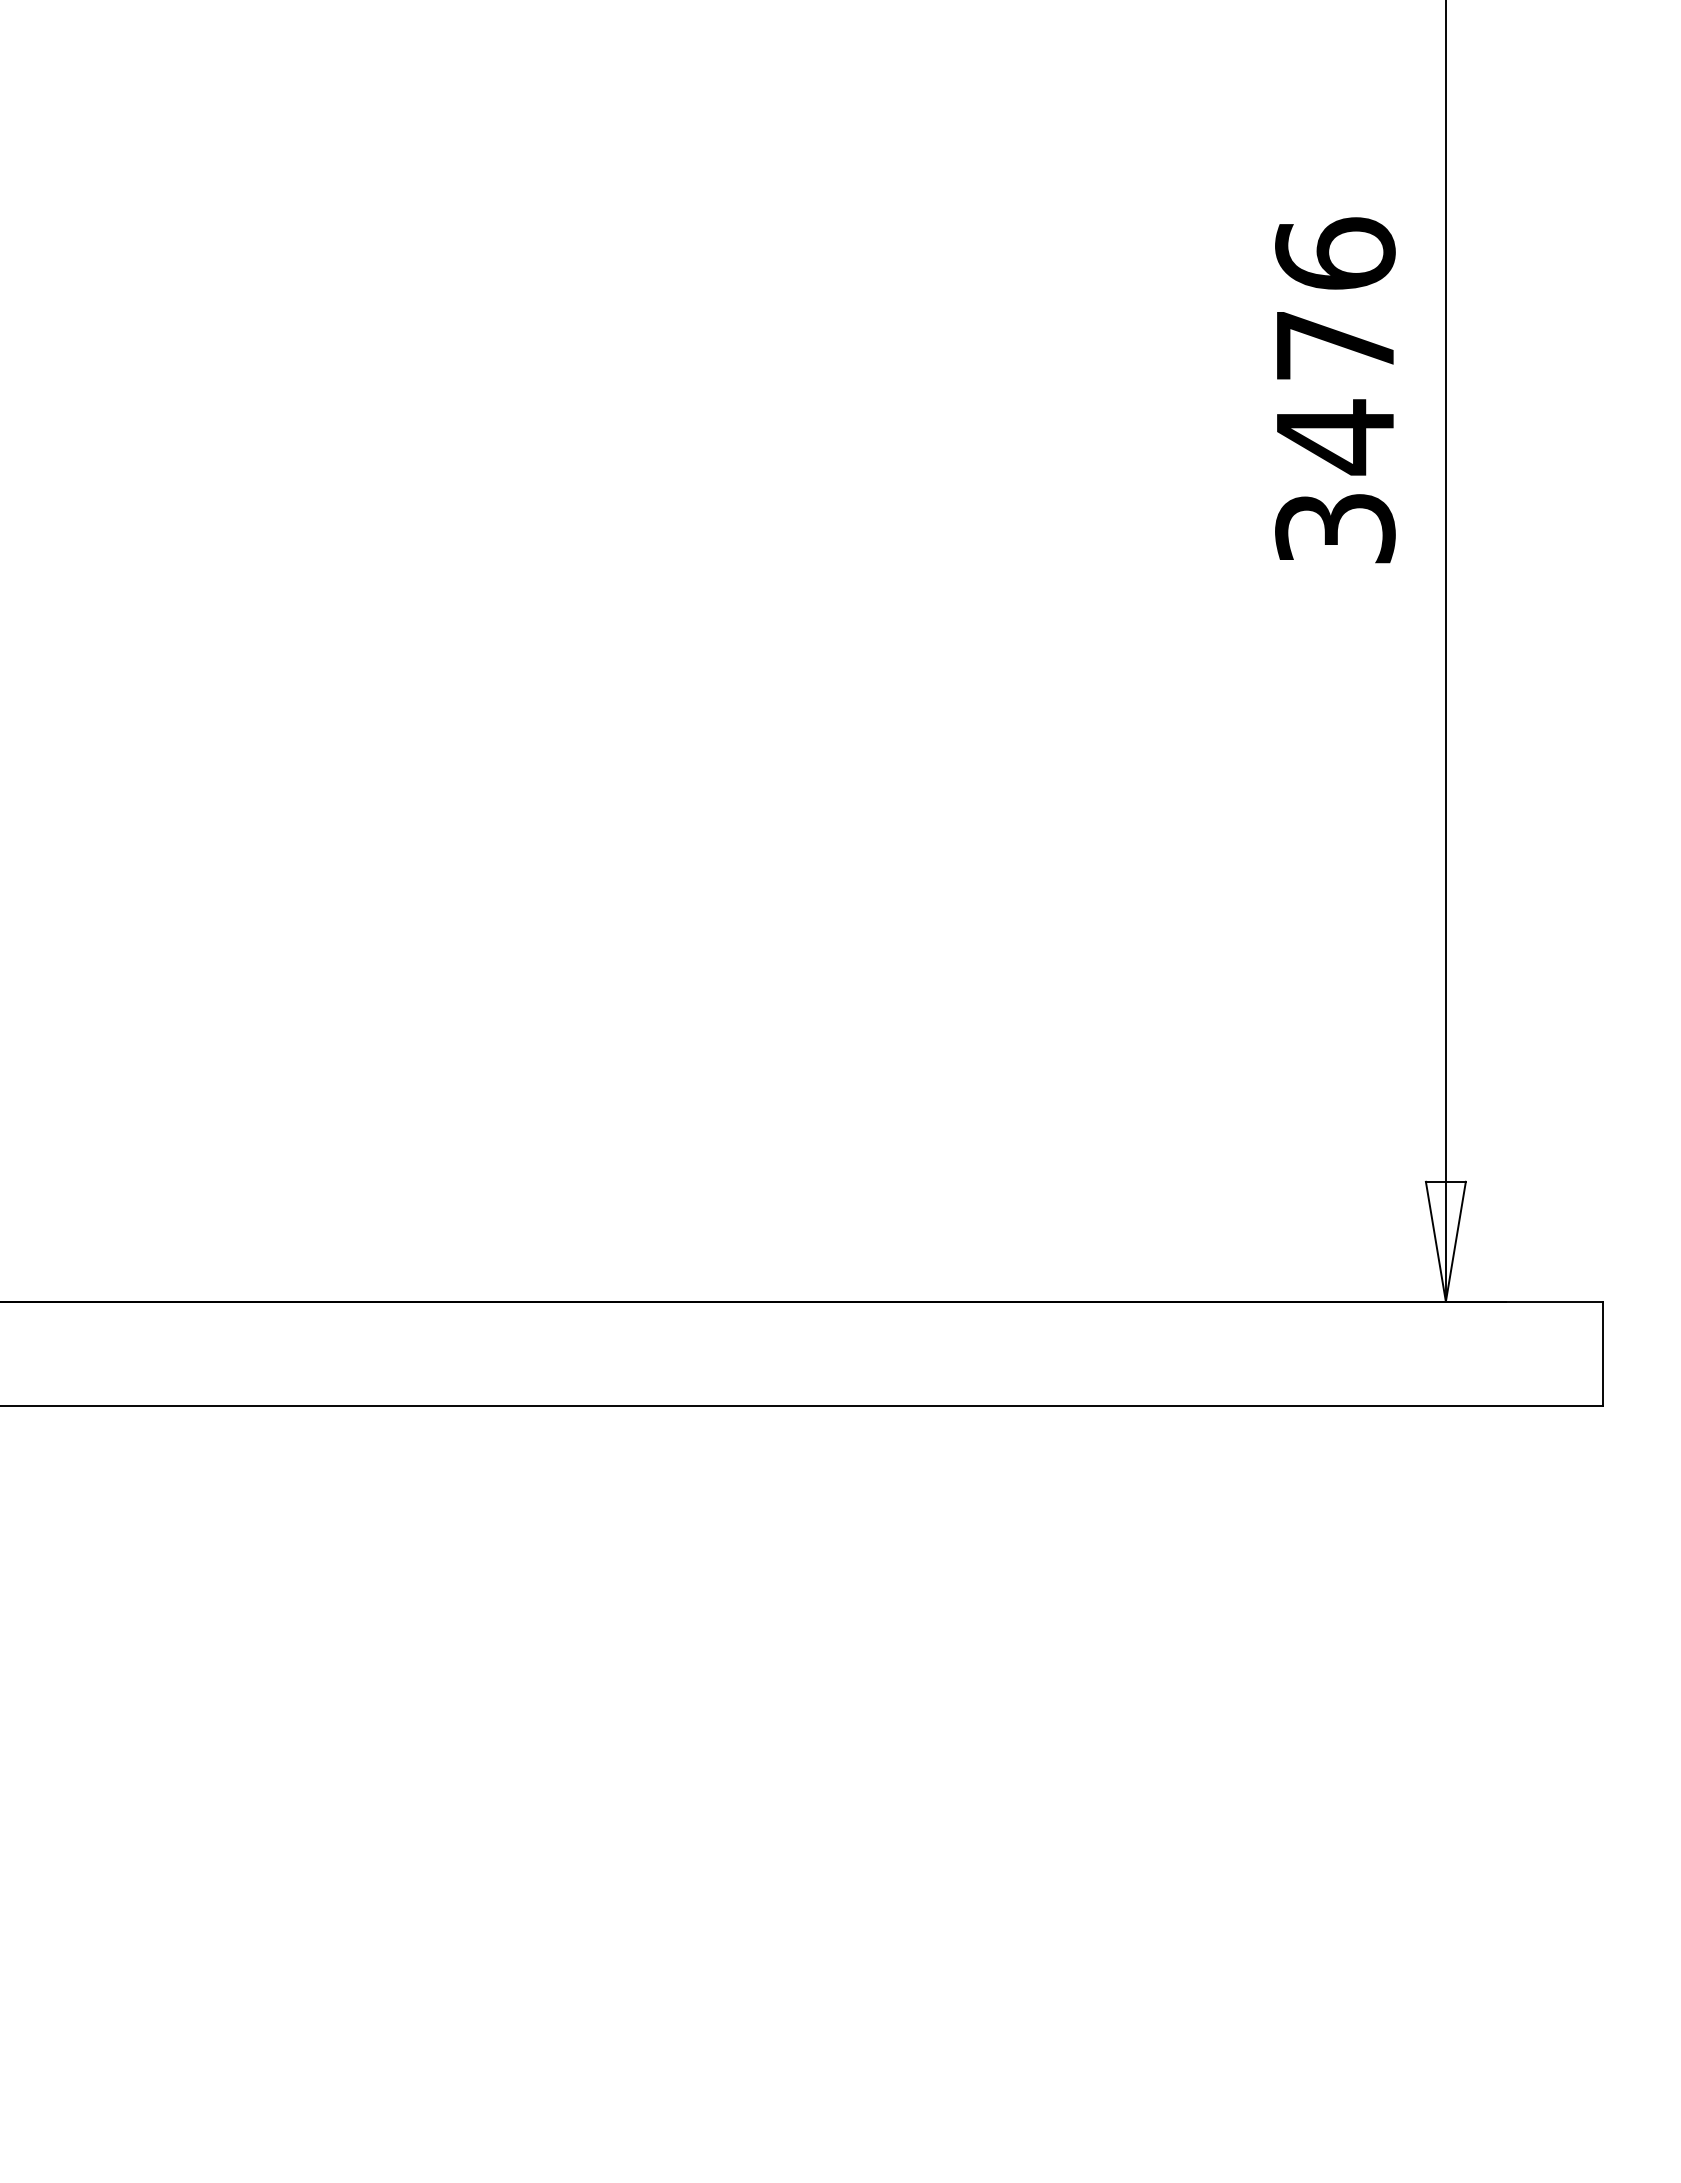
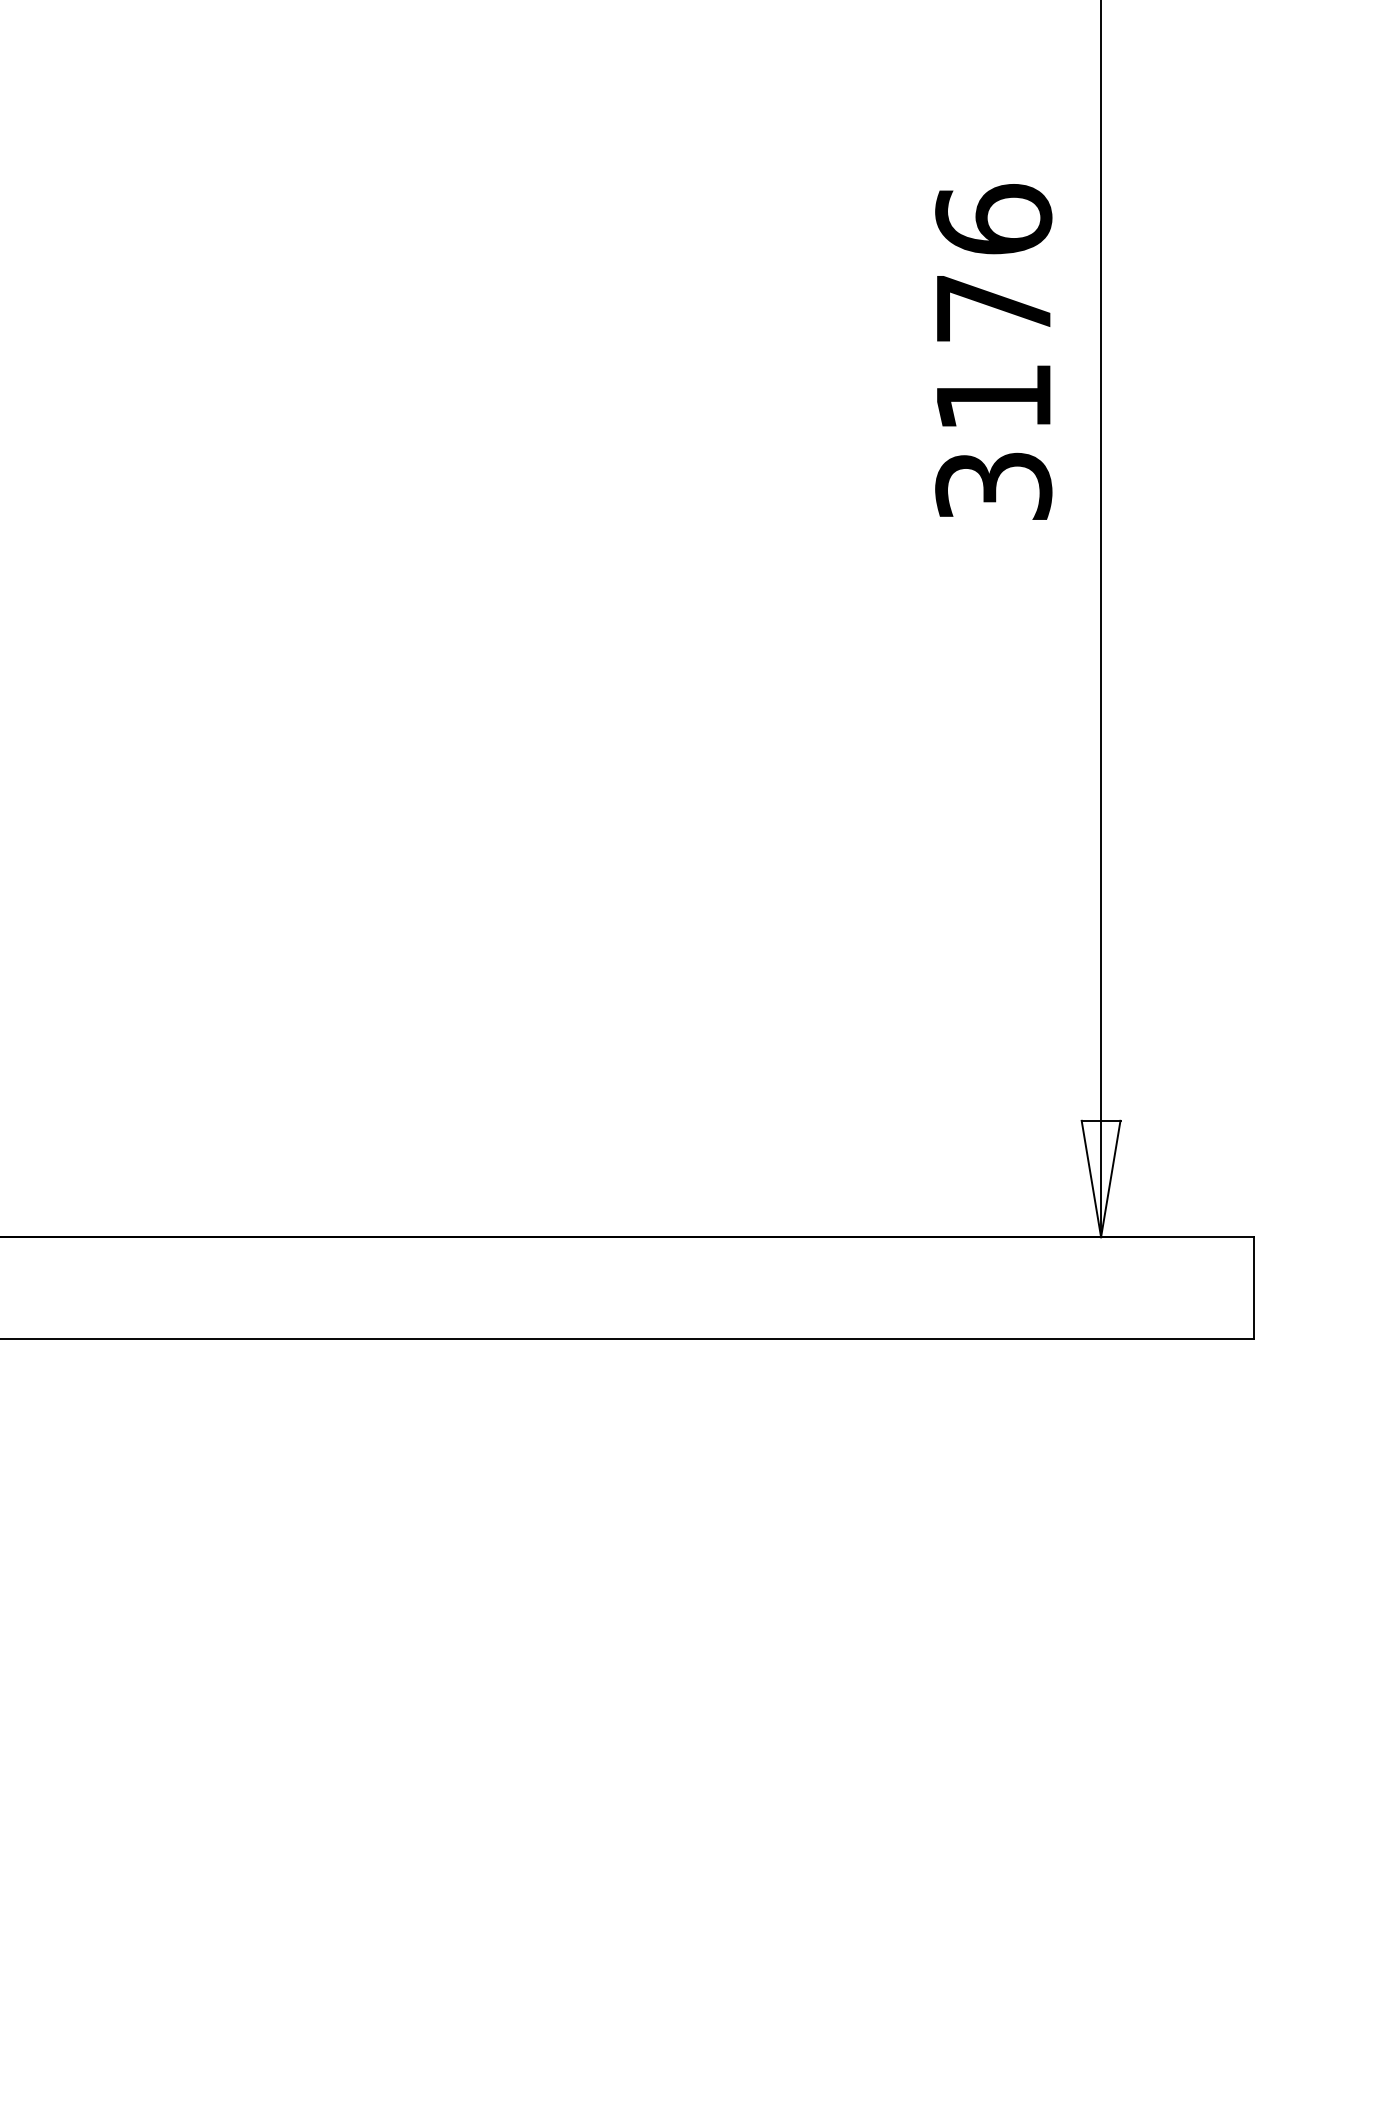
text: (1335, 437) -> (993, 397), 3476 -> 3176

